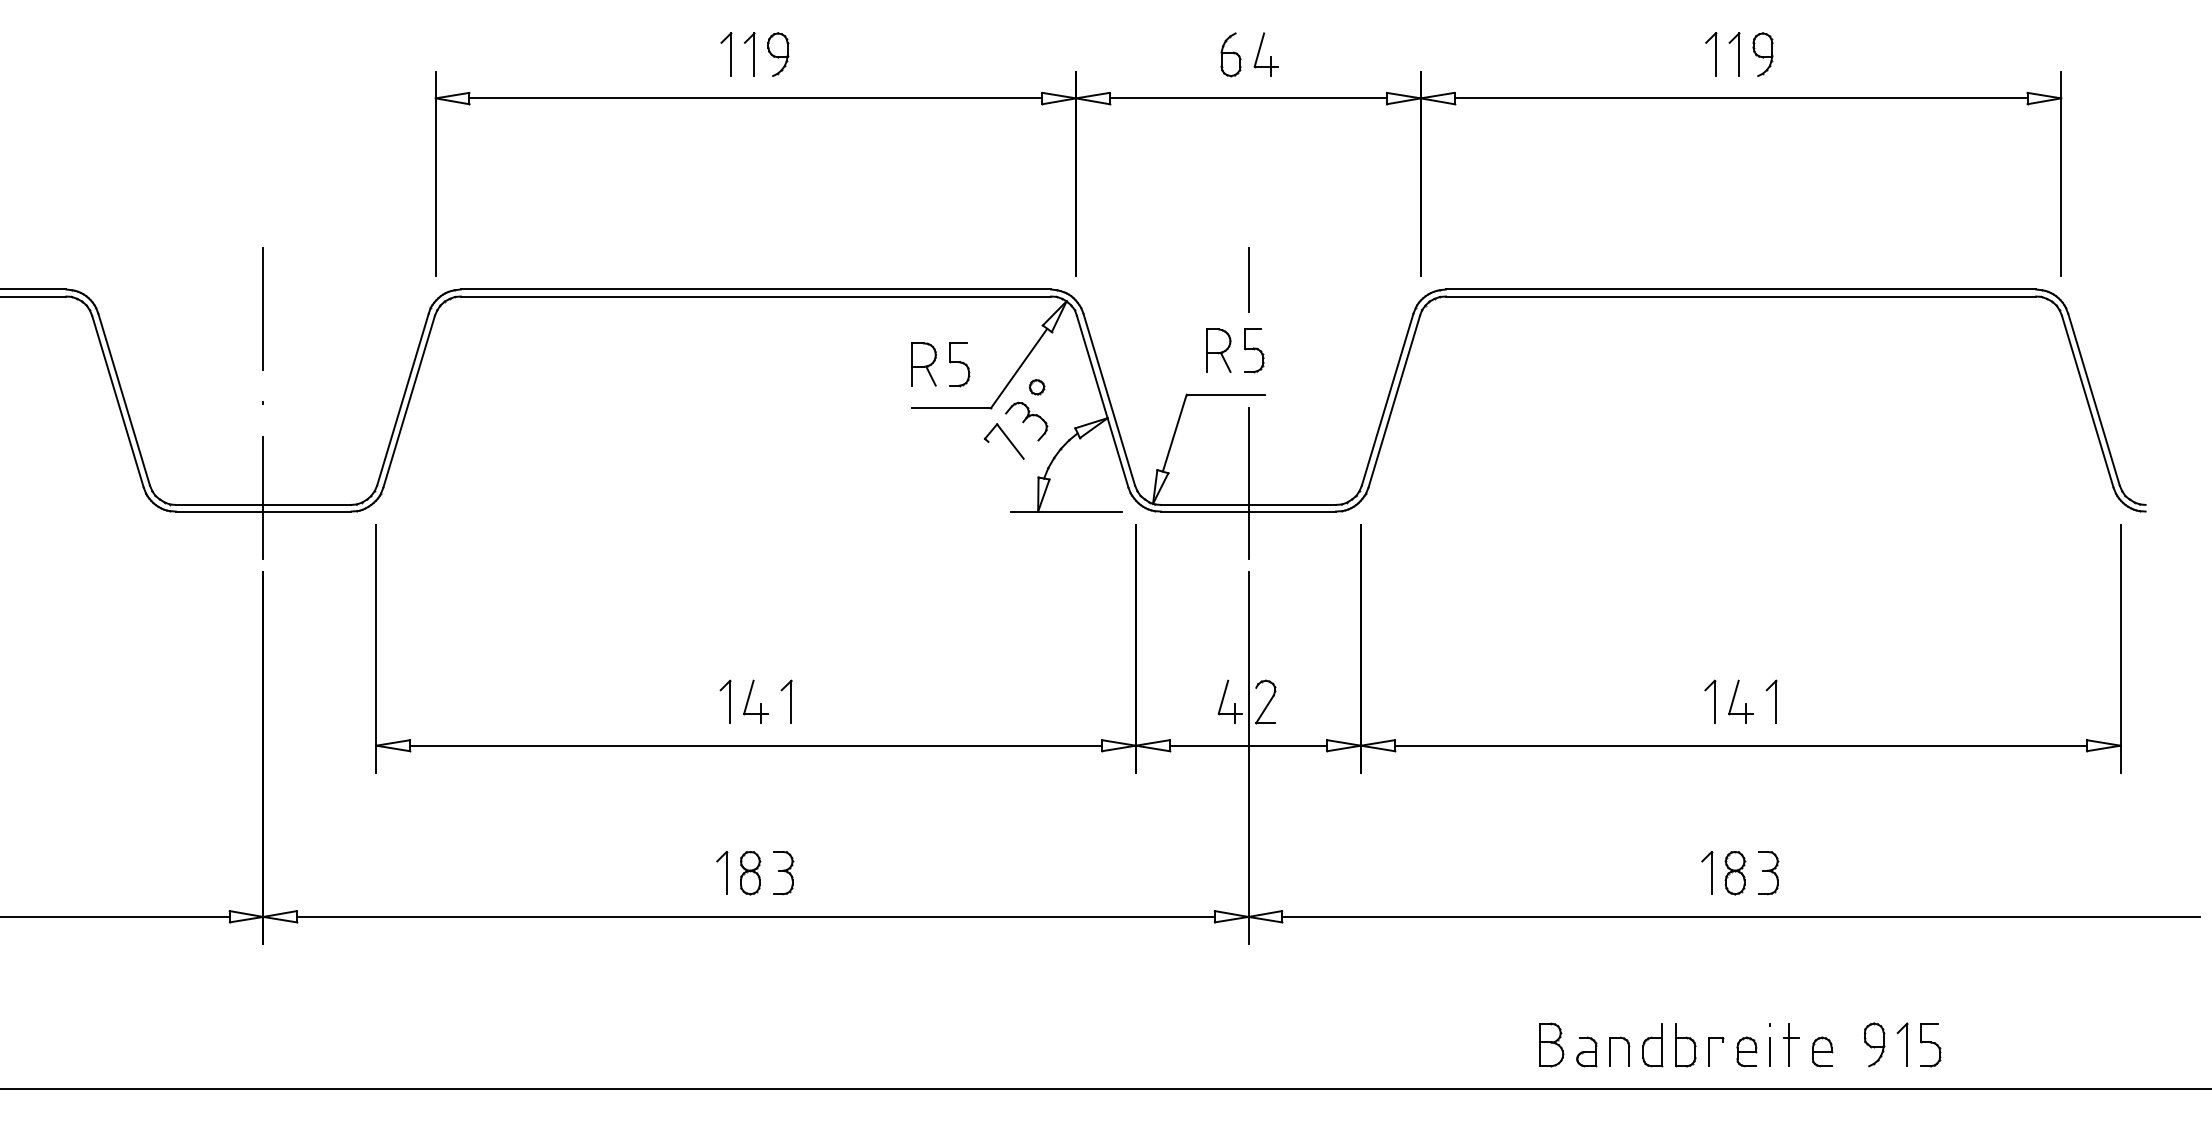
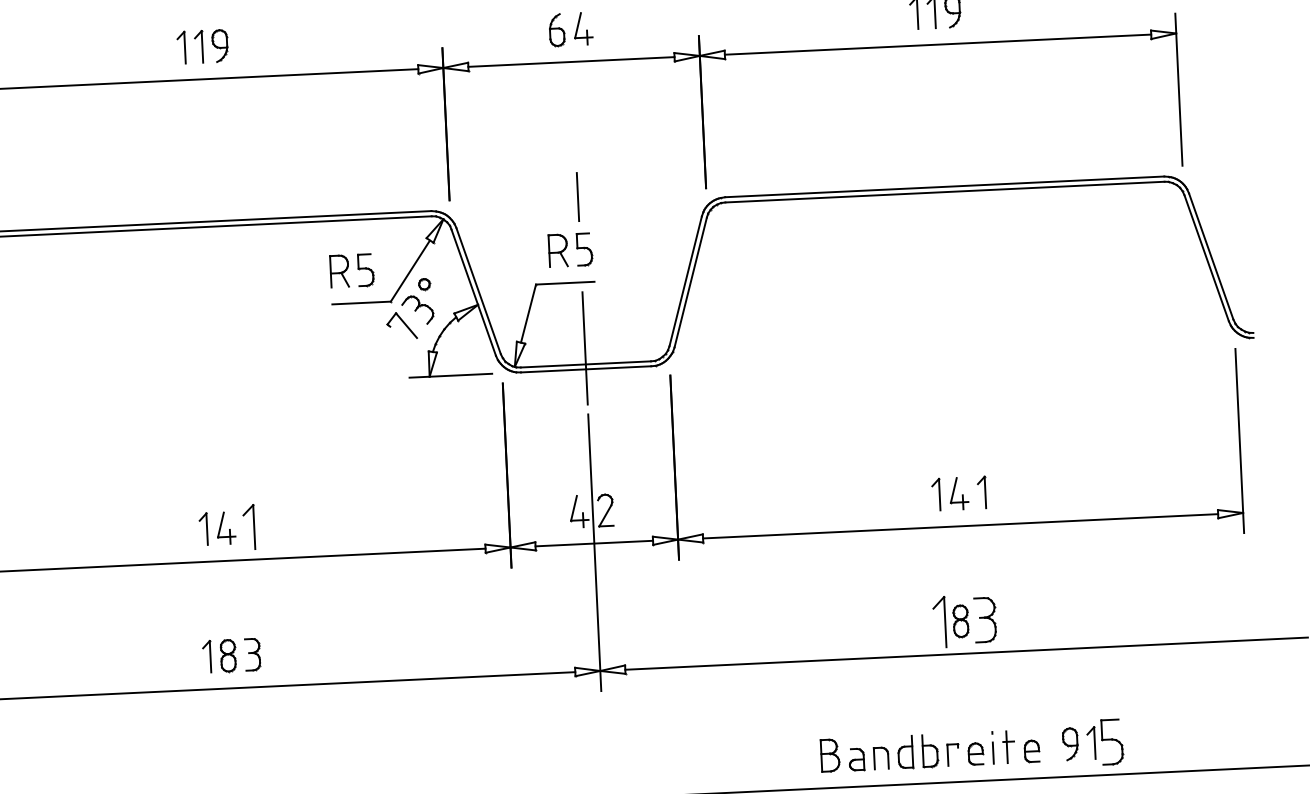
part: (786, 701) -> (249, 526), size x1.4
part: (1707, 872) -> (940, 621), size x1.6
part: (1768, 873) -> (985, 620), size x1.4
part: (1930, 1045) -> (1112, 742), size x1.4

